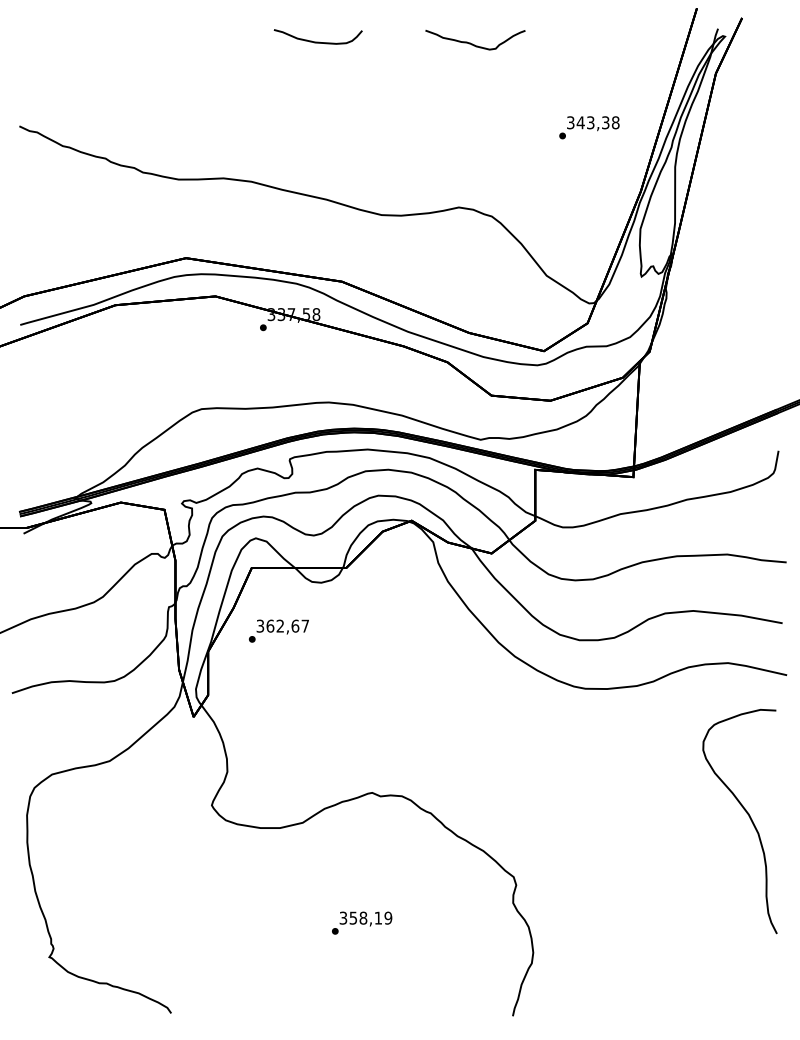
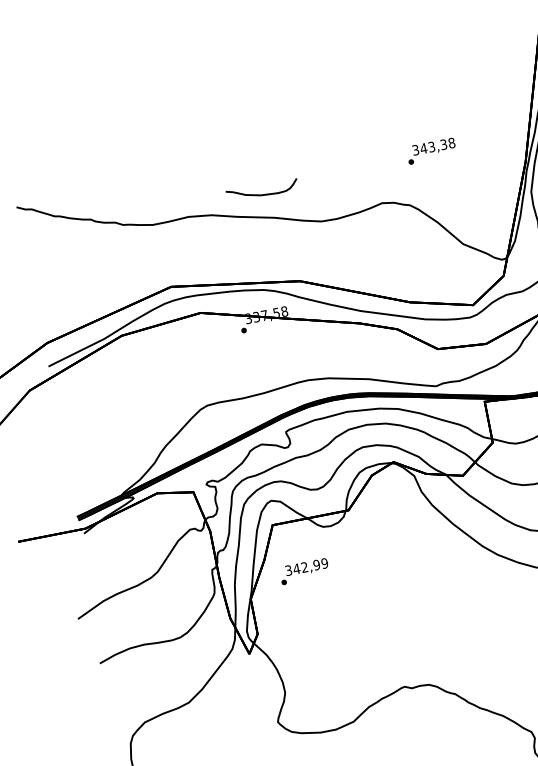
curve: (317, 41) -> (262, 194), moved
curve: (474, 44) -> (368, 69), removed
text: (589, 127) -> (431, 151), moved
text: (287, 625) -> (310, 565), 362,67 -> 342,99

